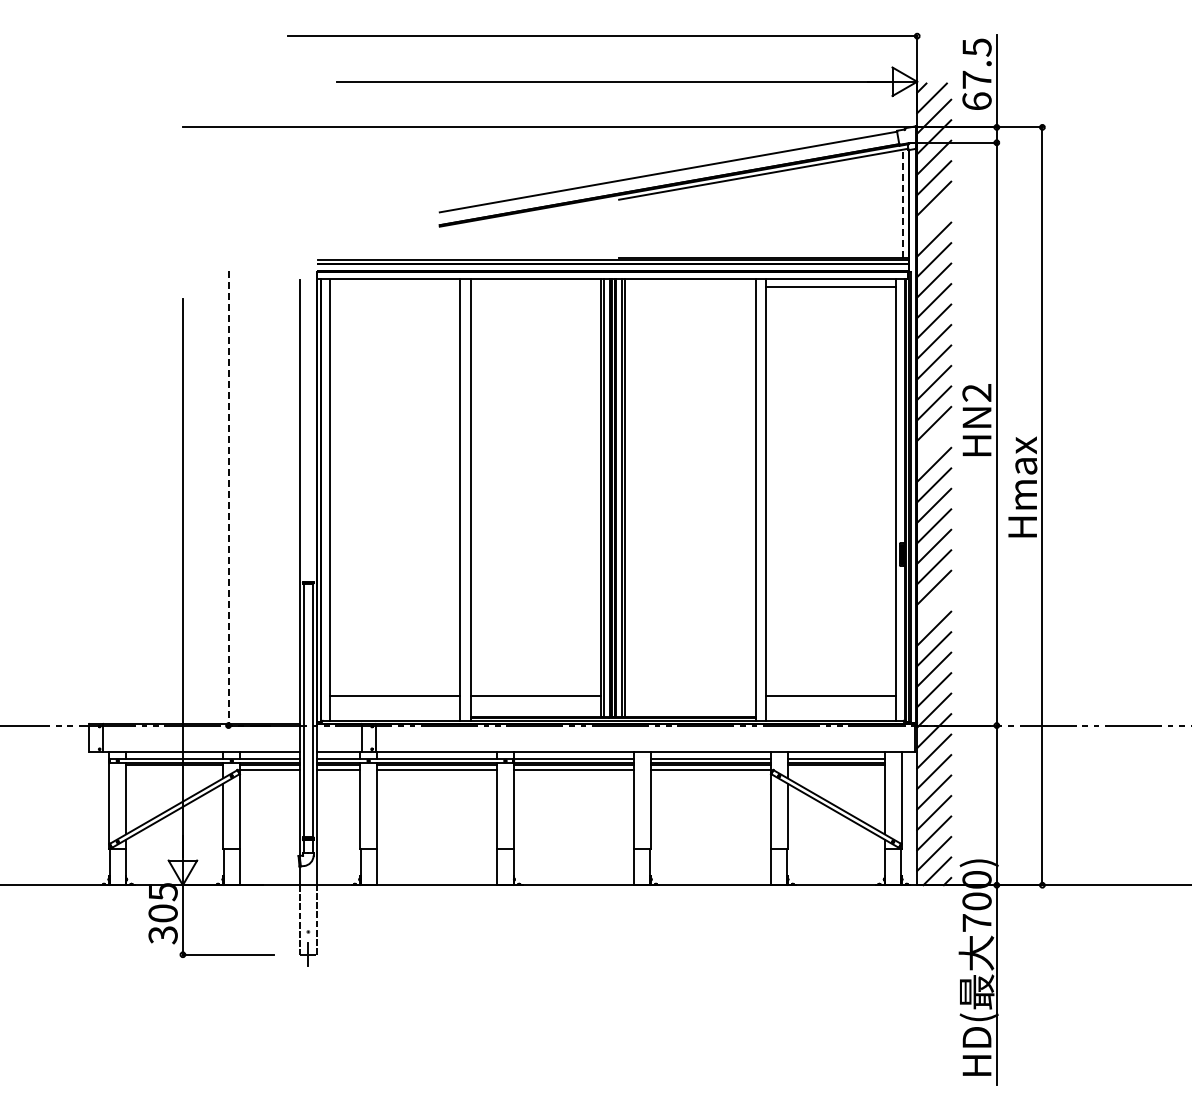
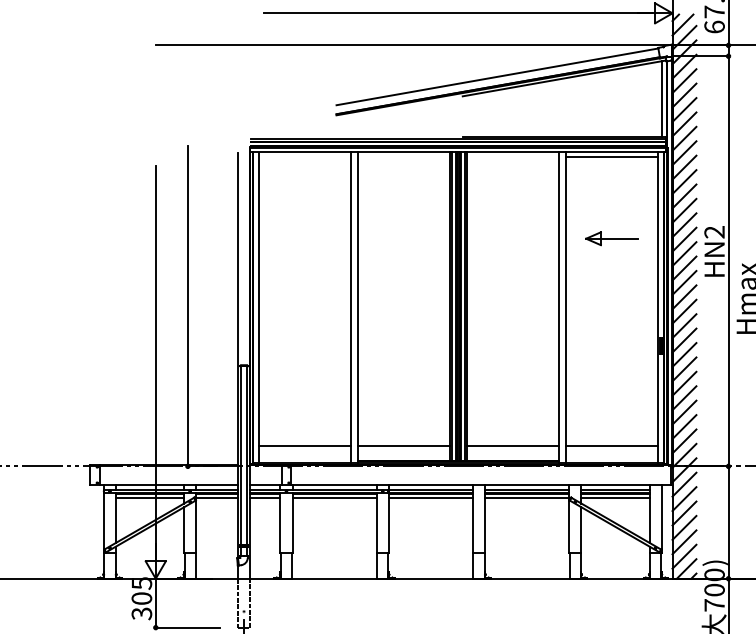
line: (902, 203) -> (662, 99), dashed -> solid
line: (934, 219) -> (684, 110), added
part: (830, 401) -> (611, 238), added
line: (934, 444) -> (684, 268), added
line: (228, 498) -> (187, 306), dashed -> solid
line: (934, 608) -> (684, 383), added
line: (690, 696) -> (512, 445), added
line: (174, 770) -> (149, 497), added
line: (835, 770) -> (615, 497), added

